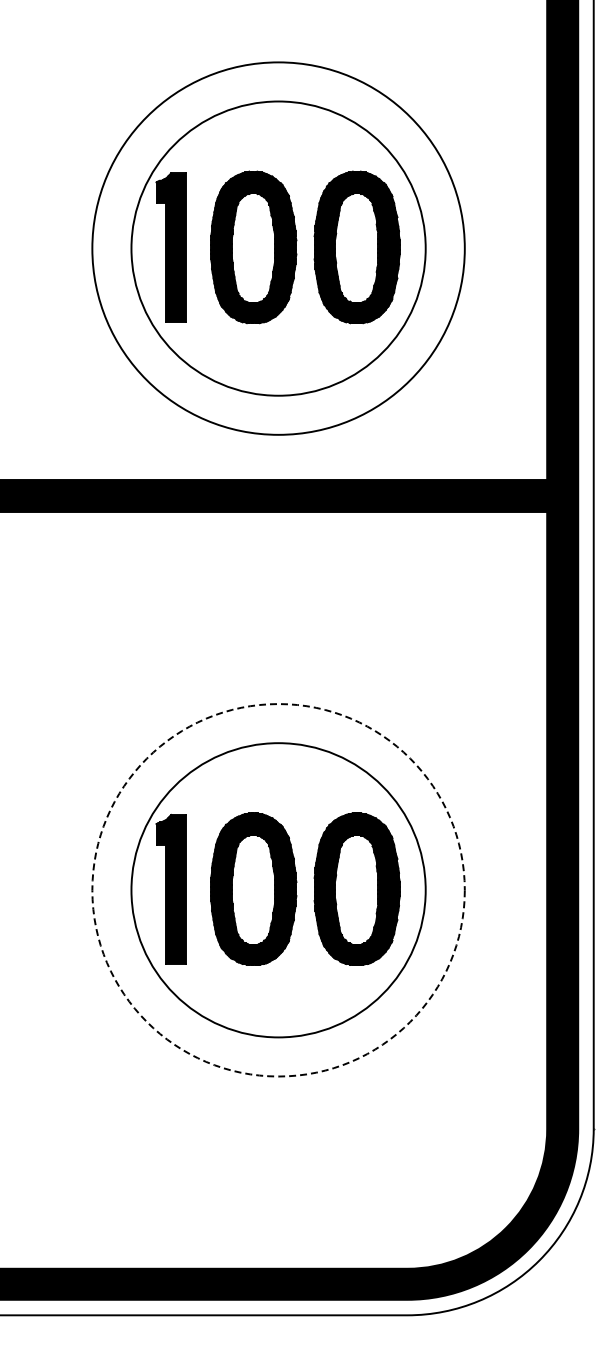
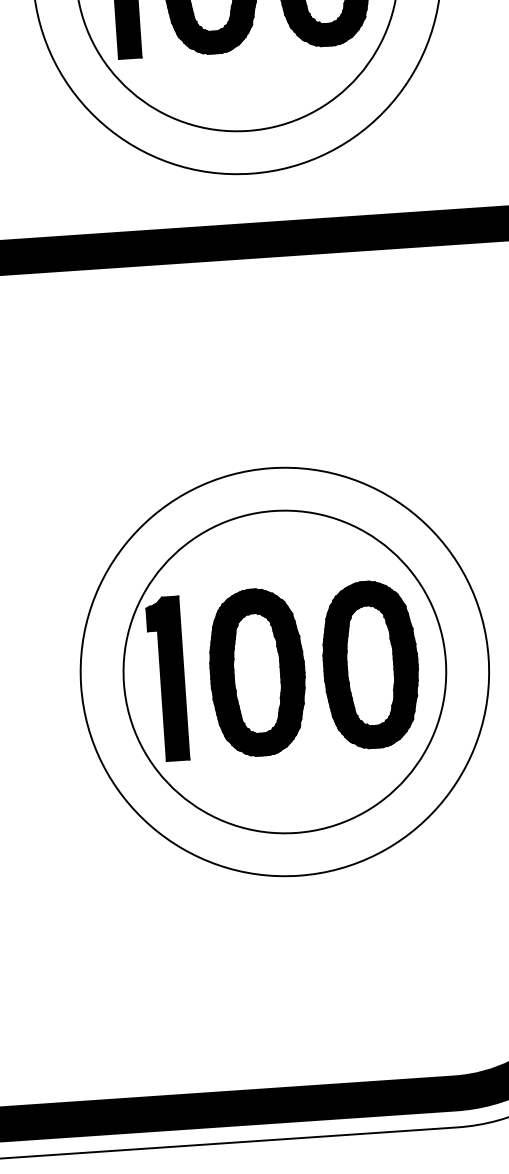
circle: (278, 890) -> (284, 672), dashed -> solid

